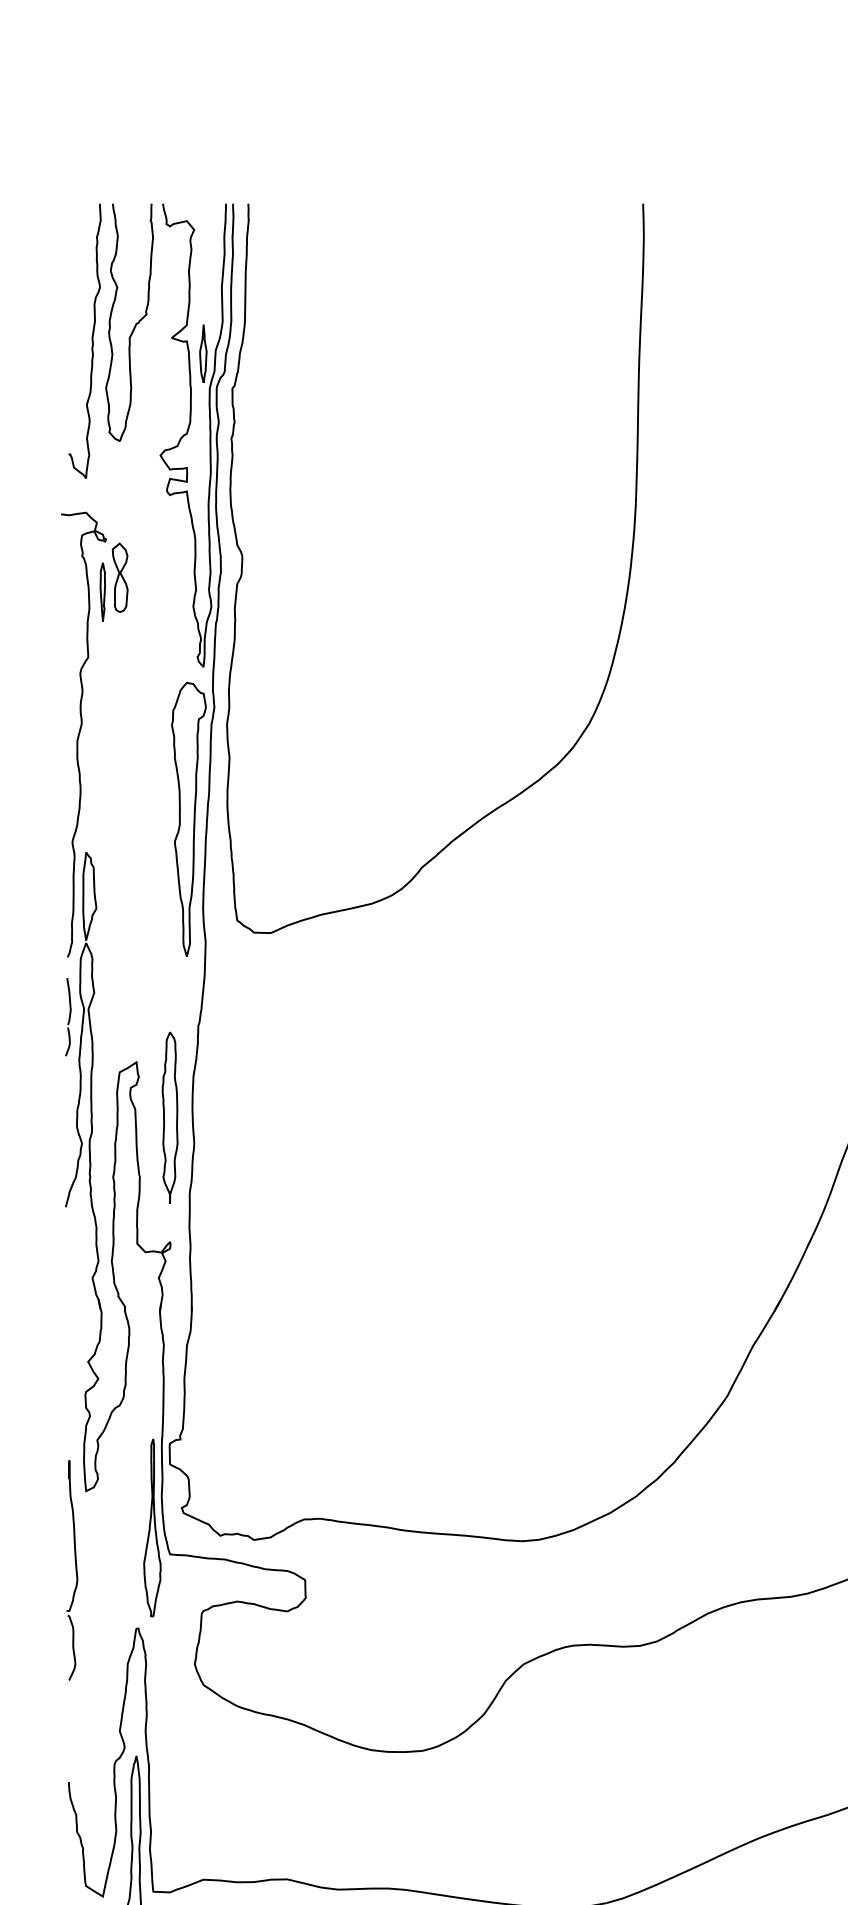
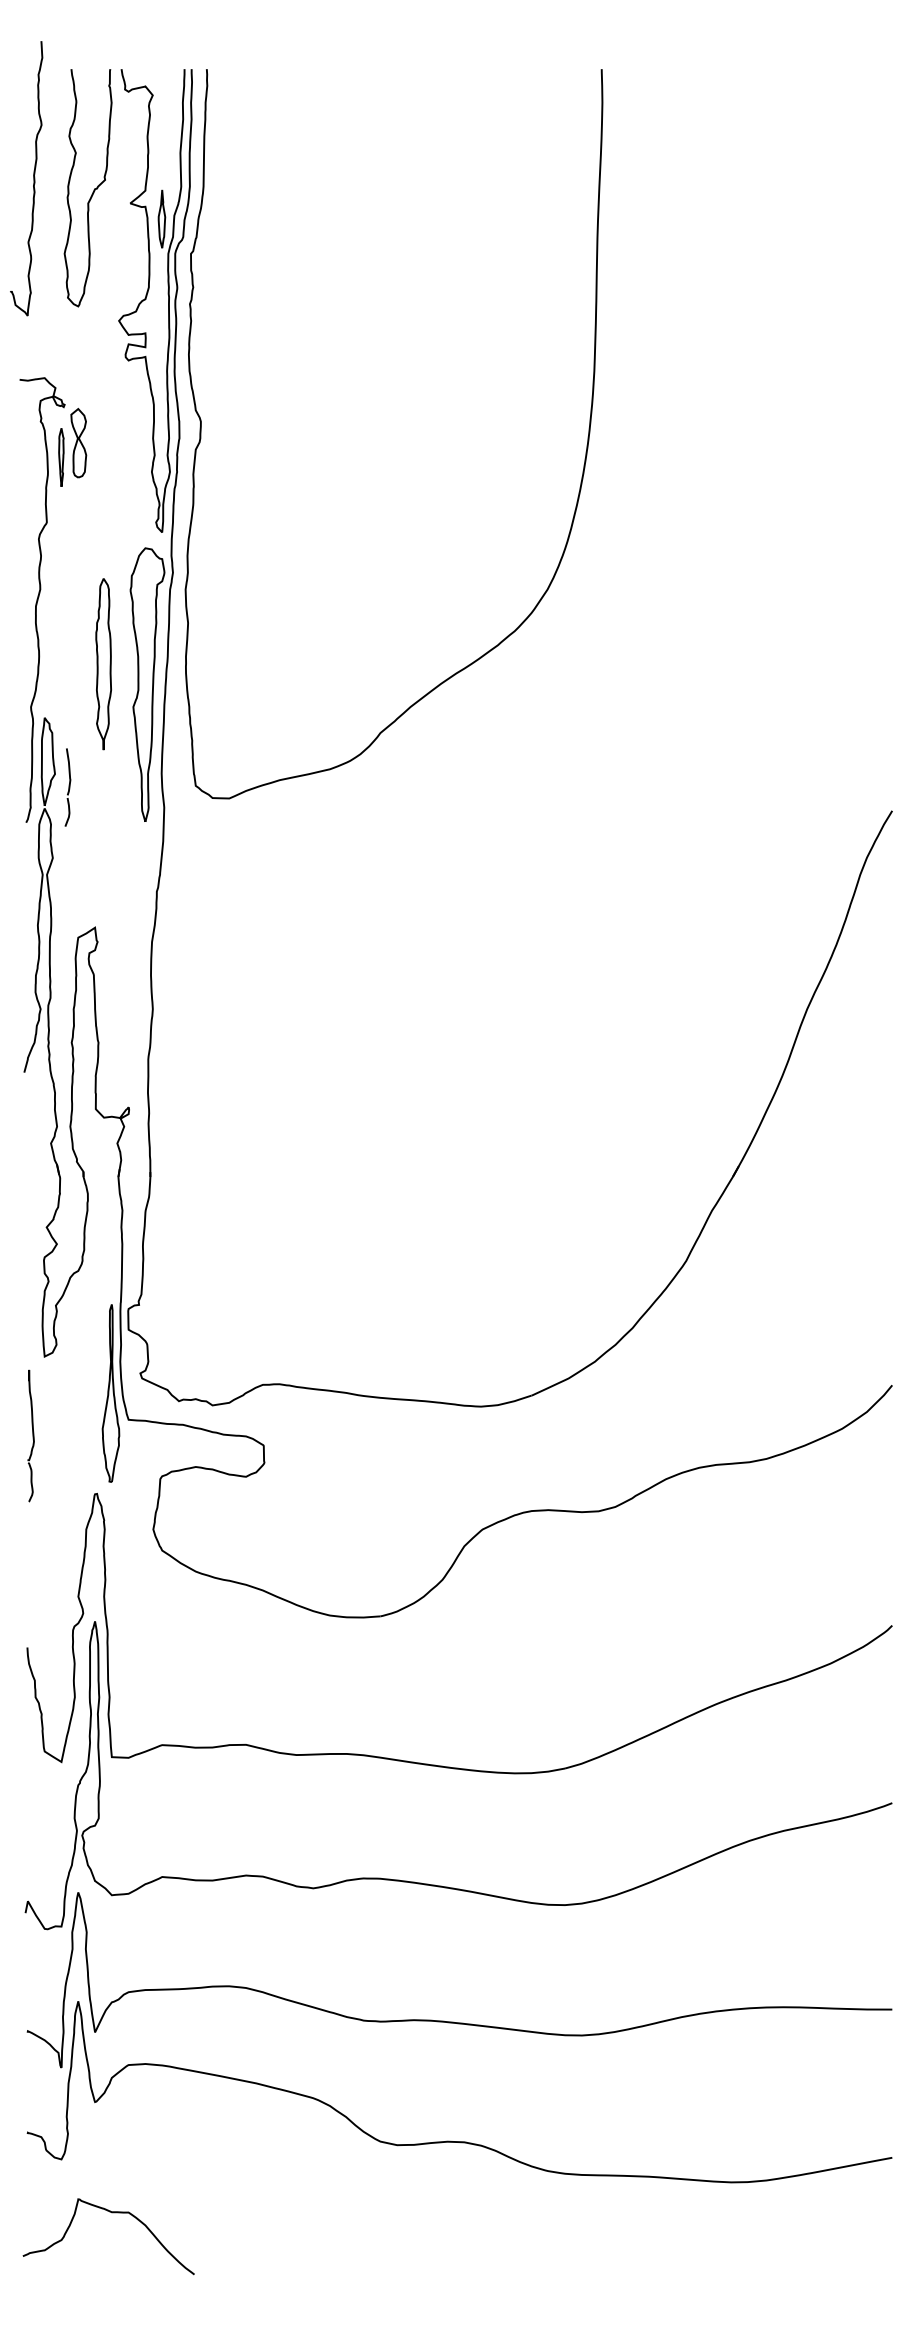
curve: (91, 341) -> (33, 178), moved
part: (67, 1017) -> (67, 787), moved
part: (169, 1118) -> (103, 664), moved
part: (71, 1570) -> (30, 1435), size x0.6

